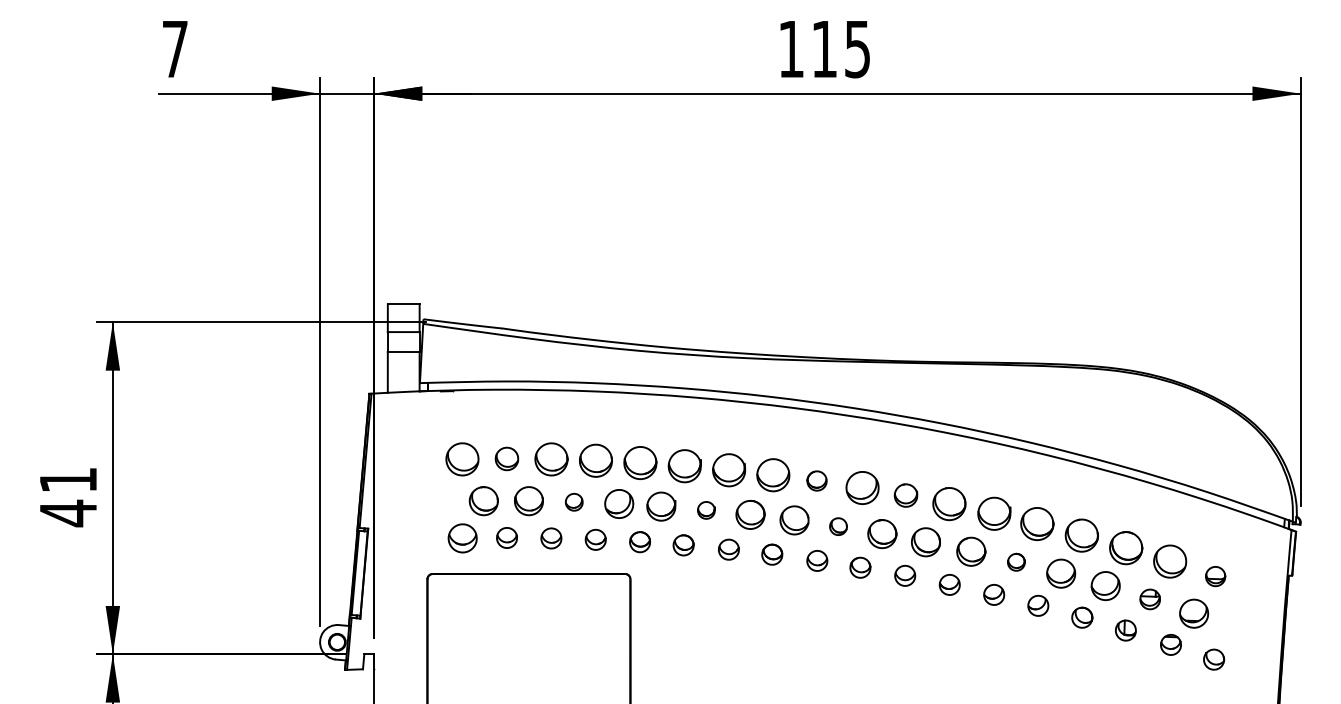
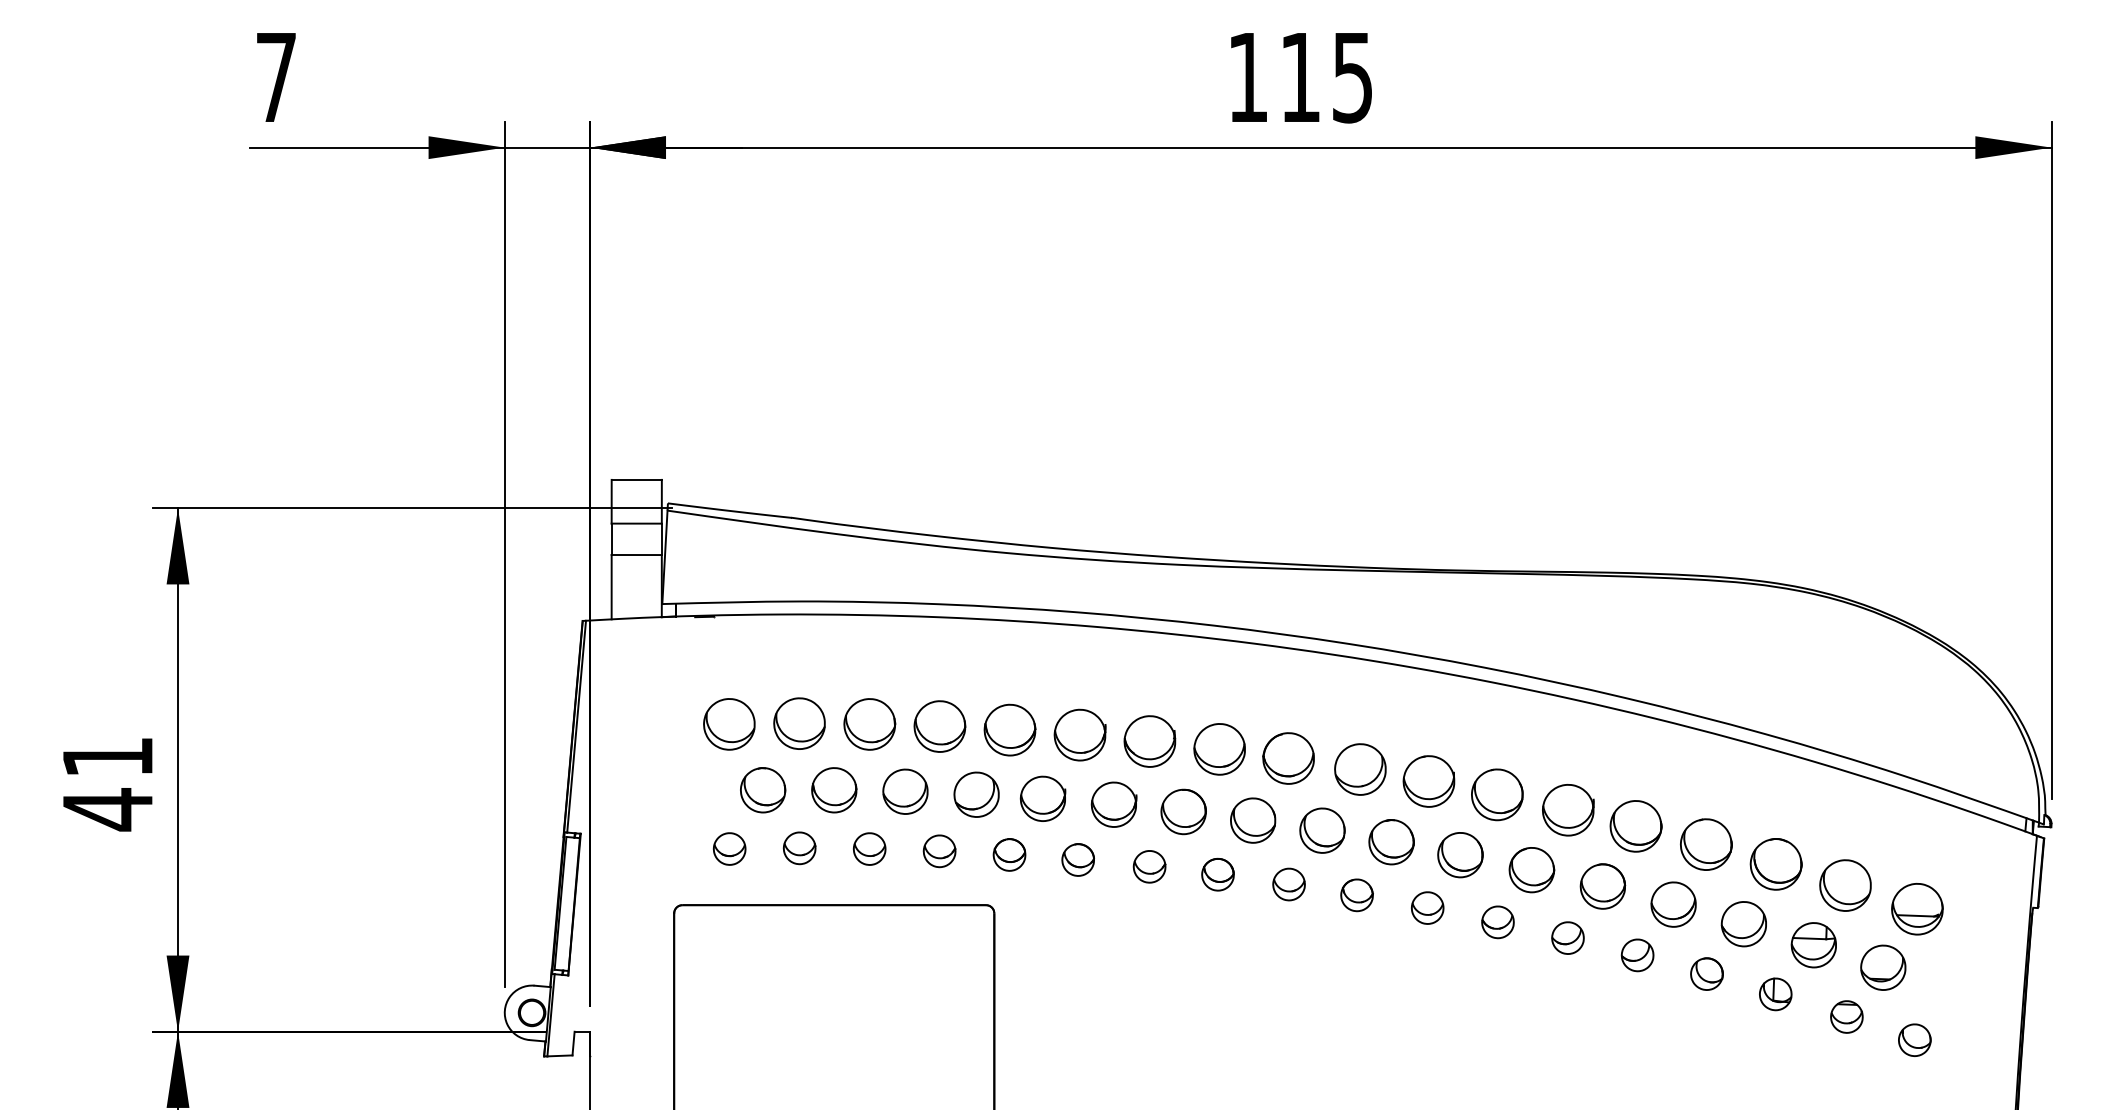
part: (506, 458) -> (798, 722), size x1.43
part: (816, 480) -> (1287, 757), size x1.67
part: (905, 495) -> (1428, 781), size x1.43
part: (574, 502) -> (906, 792), size x1.67
part: (706, 510) -> (1114, 804), size x1.67
part: (838, 526) -> (1322, 830), size x1.67
part: (462, 538) -> (729, 849), size x0.71
part: (1016, 562) -> (1603, 887), size x1.67
part: (1215, 576) -> (1917, 909), size x1.67
part: (1150, 599) -> (1814, 945), size x1.43

